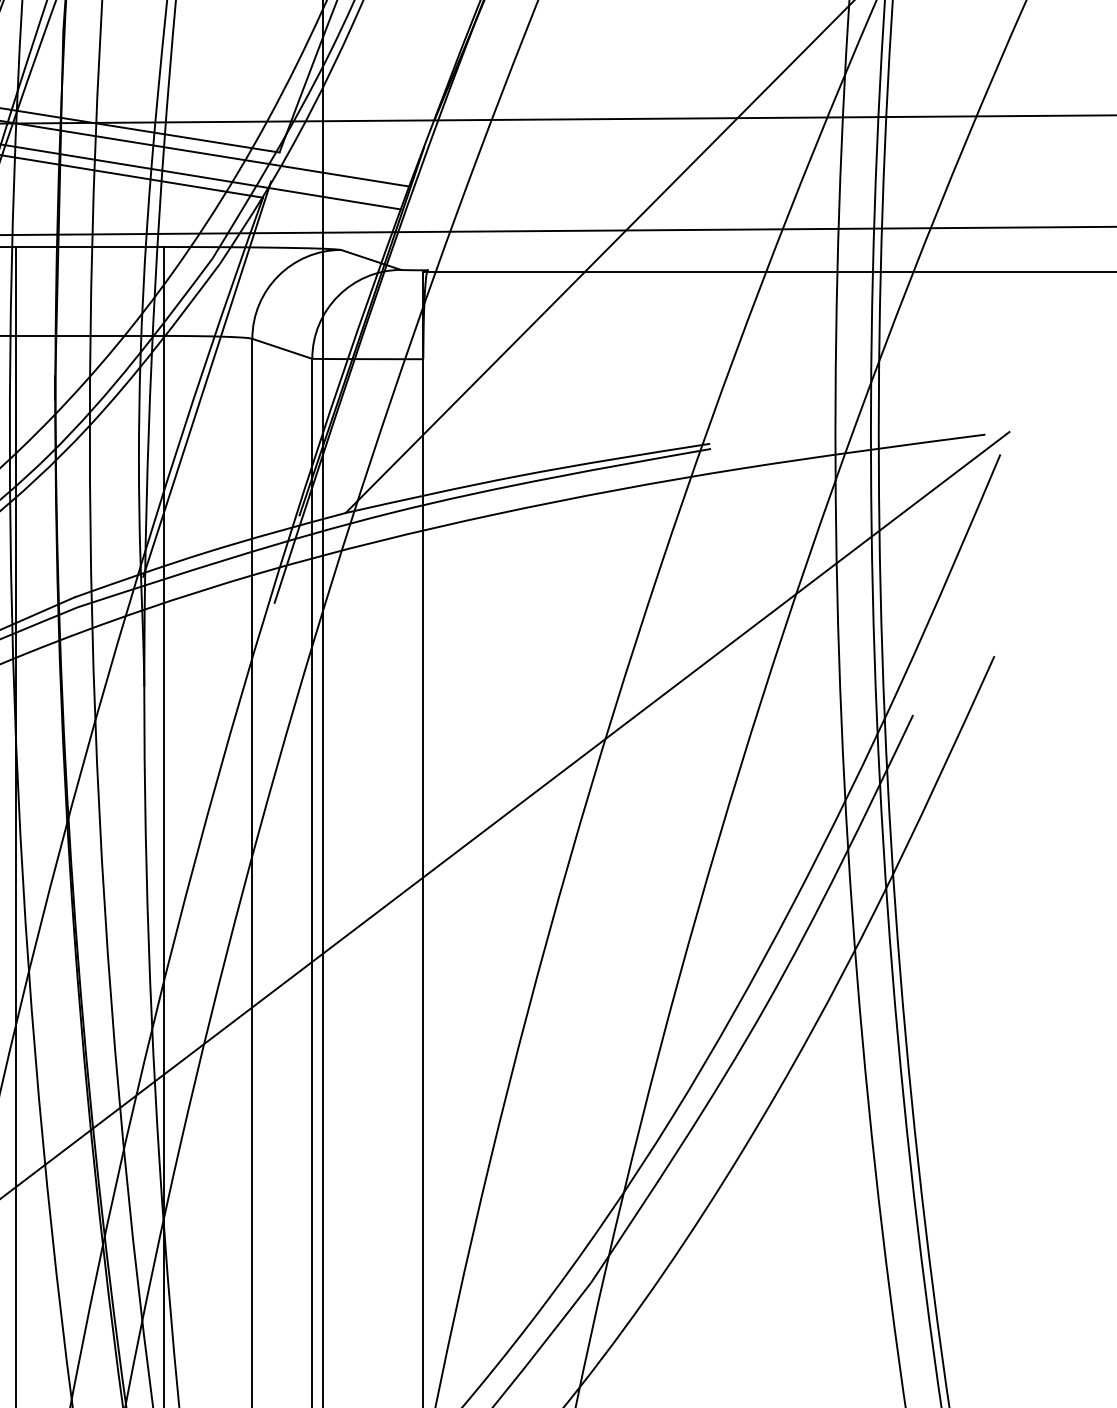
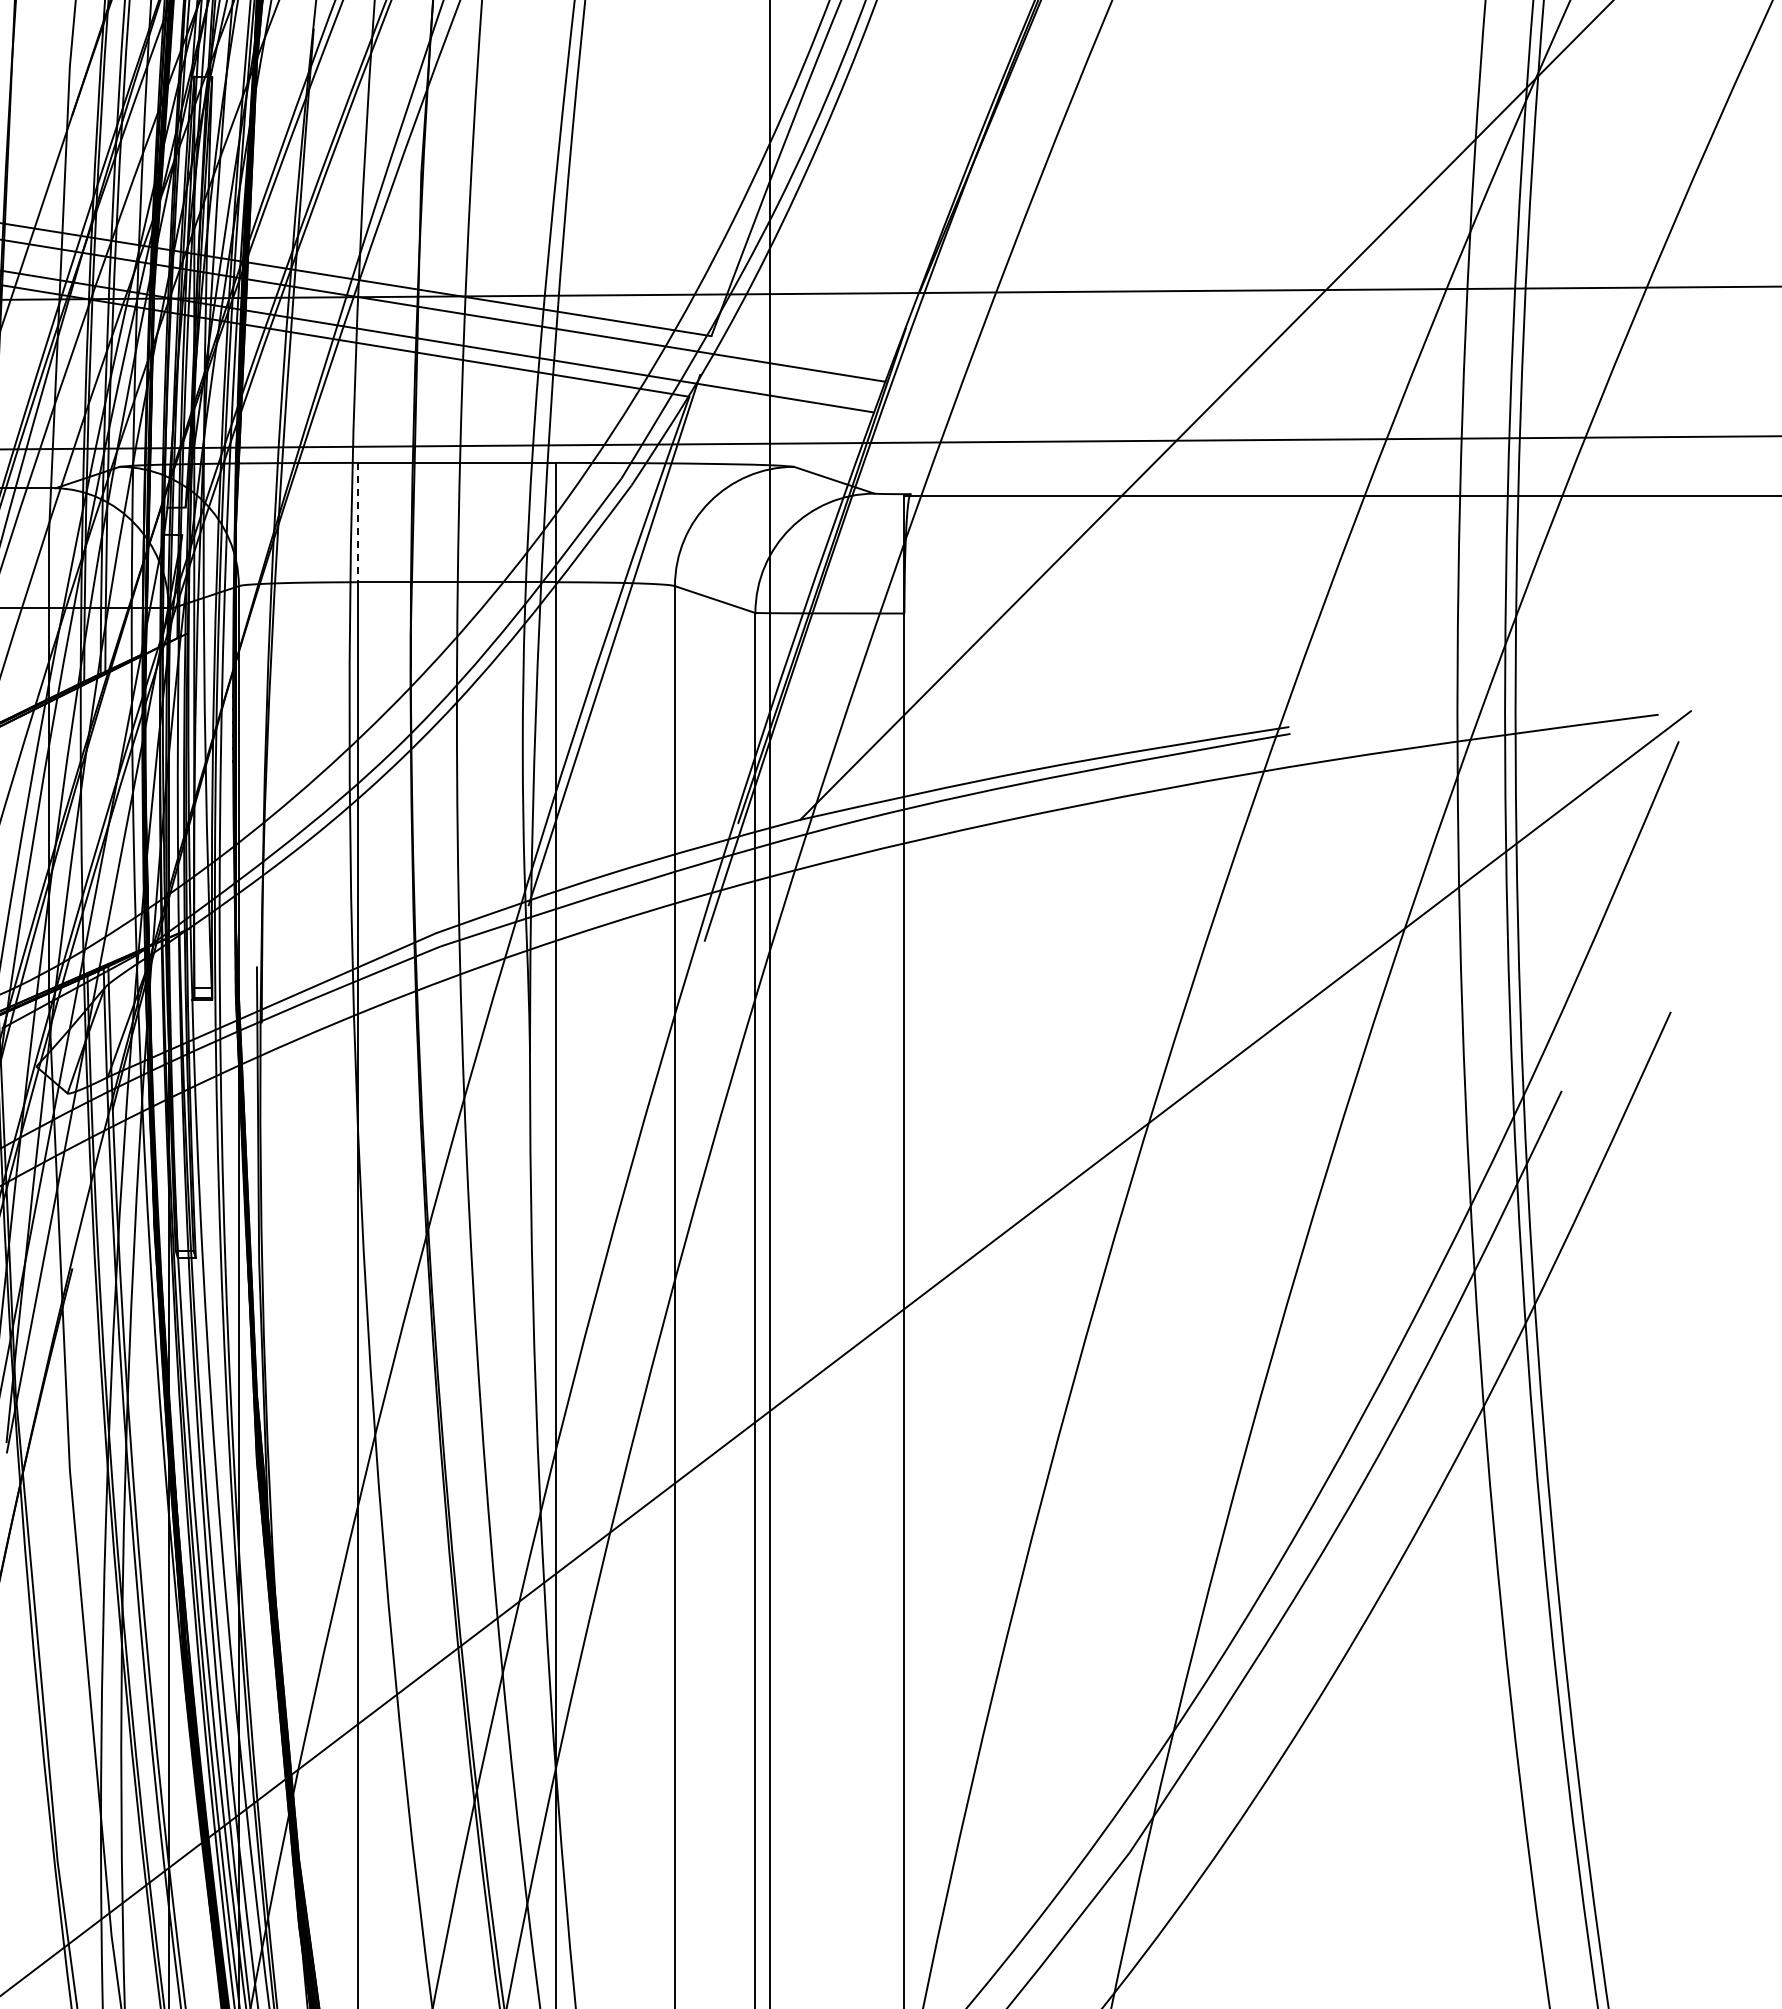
line: (16, 291) -> (358, 522), solid -> dashed

